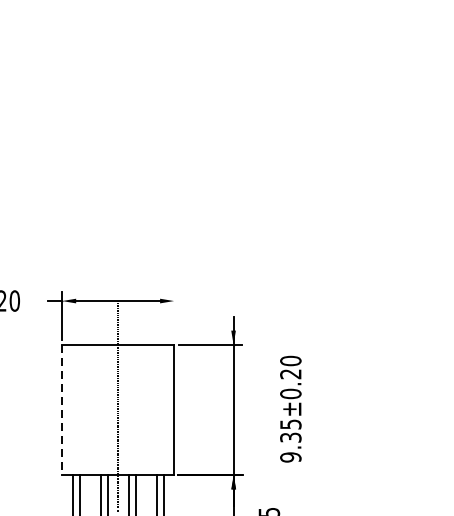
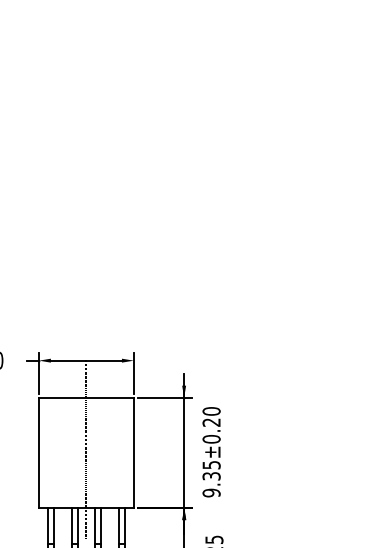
line: (173, 316) -> (133, 373), added
text: (290, 409) -> (211, 452), moved
line: (62, 410) -> (39, 453), dashed -> solid

